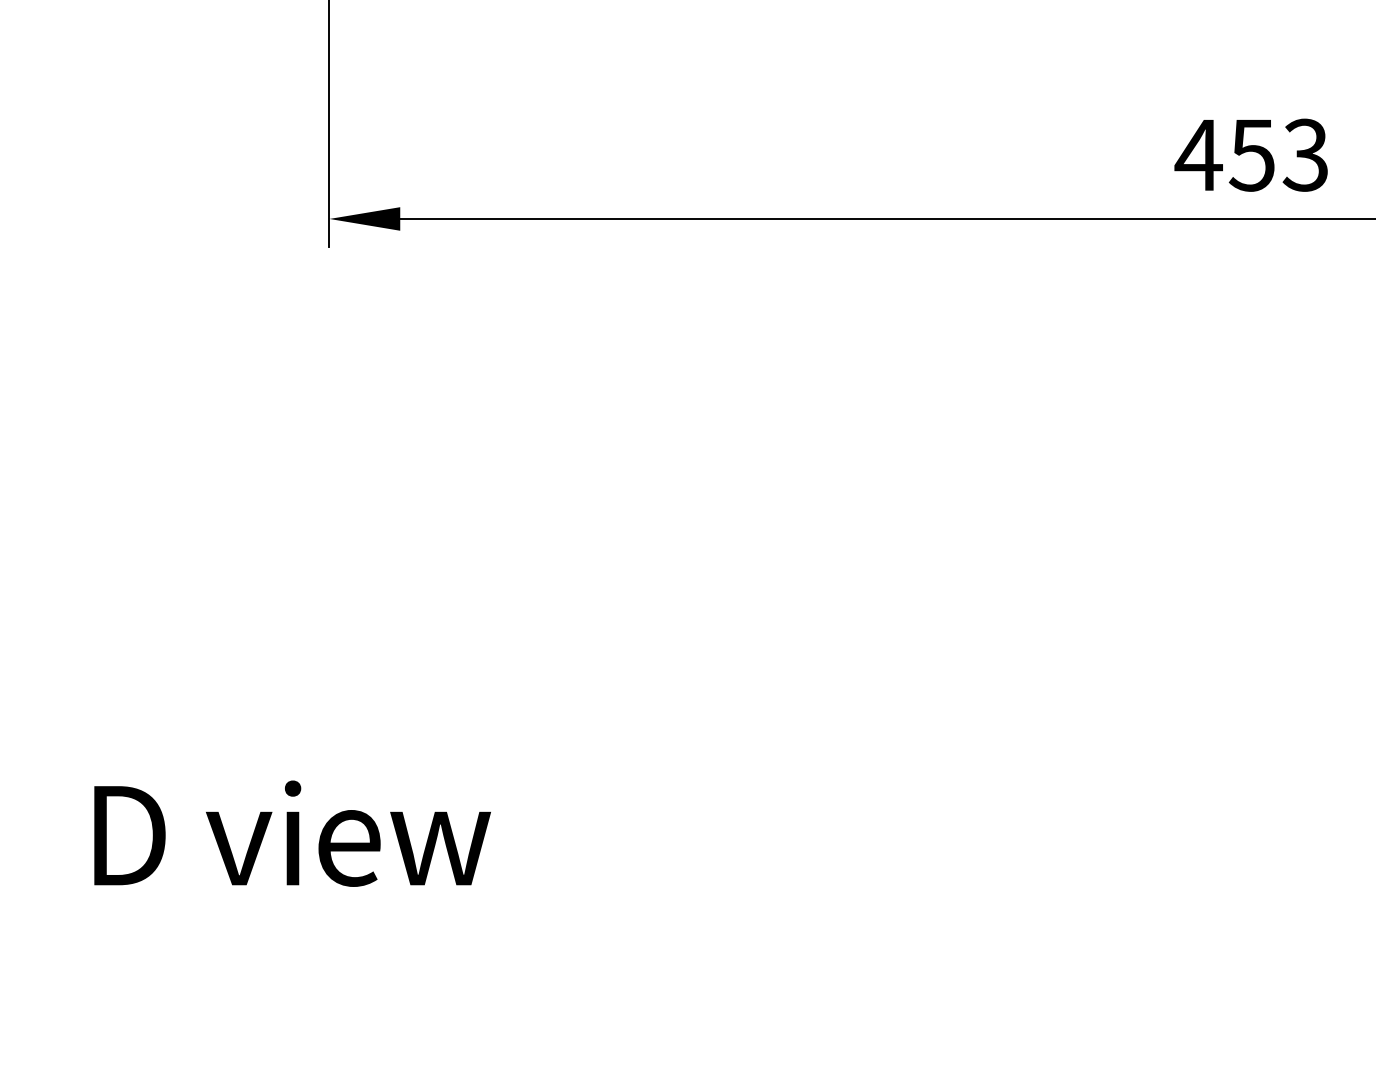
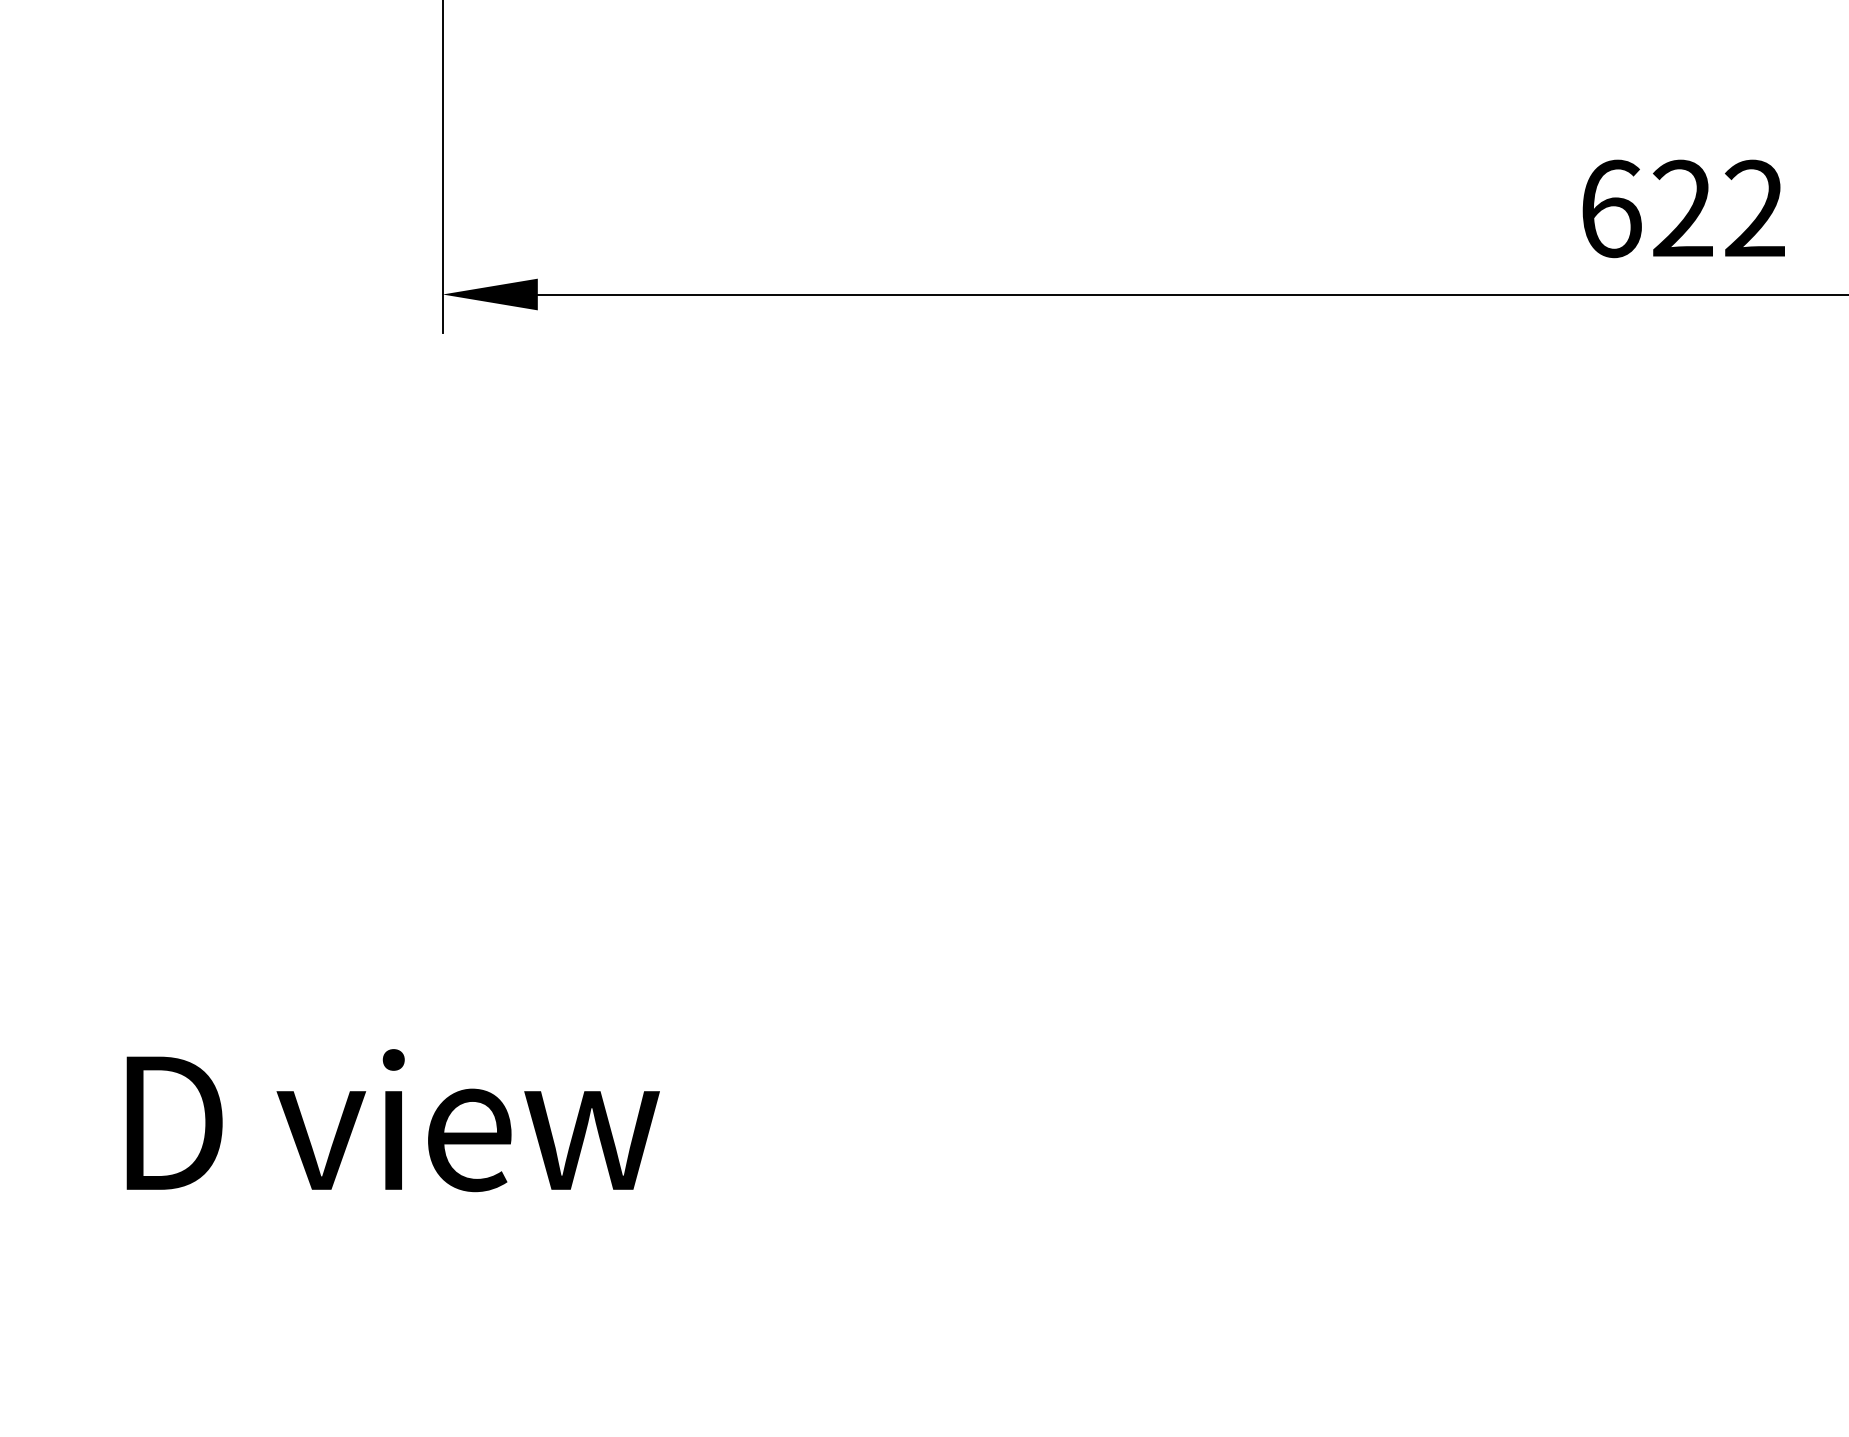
text: (1251, 154) -> (1681, 208), 453 -> 622

